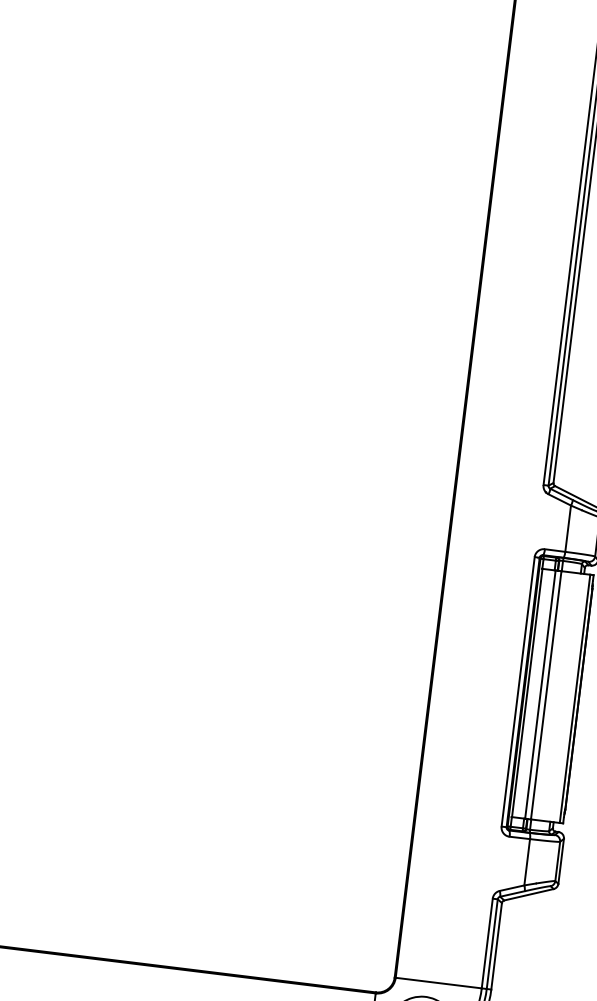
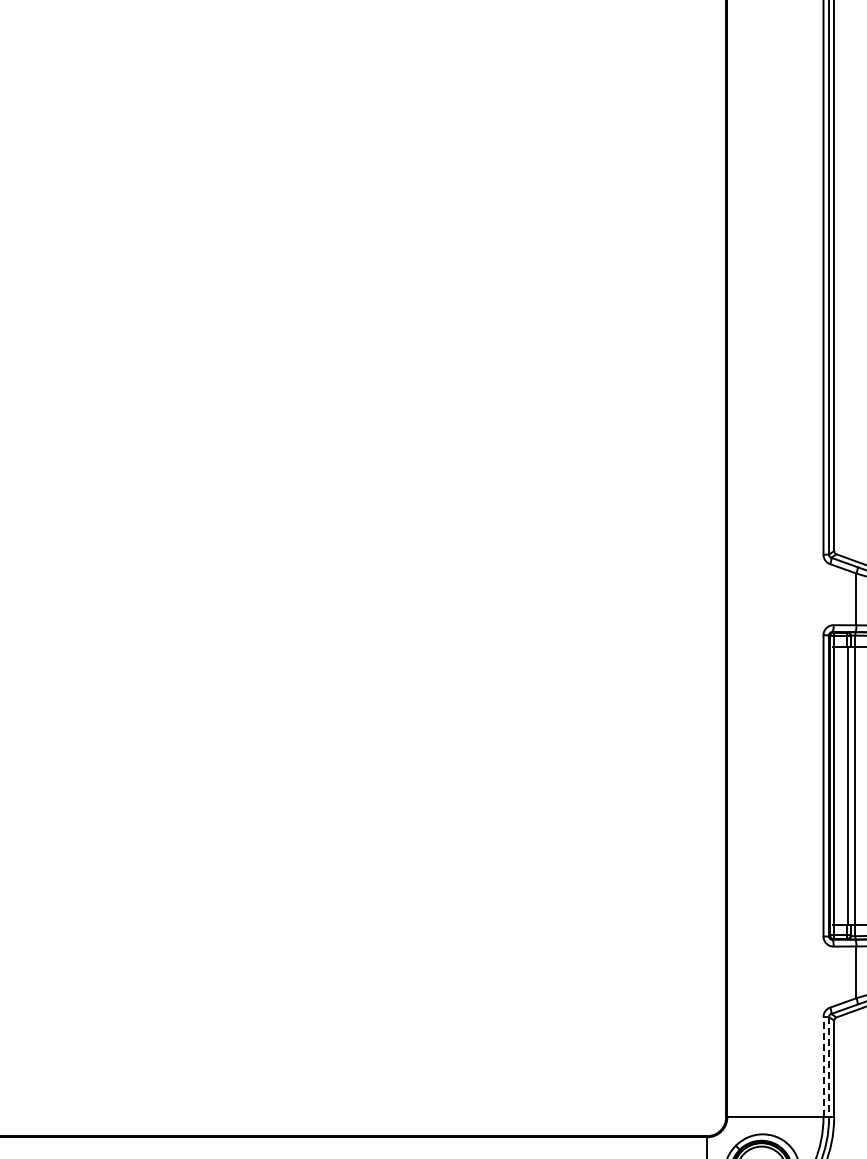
line: (487, 942) -> (823, 1066), solid -> dashed
line: (492, 944) -> (829, 1067), solid -> dashed

